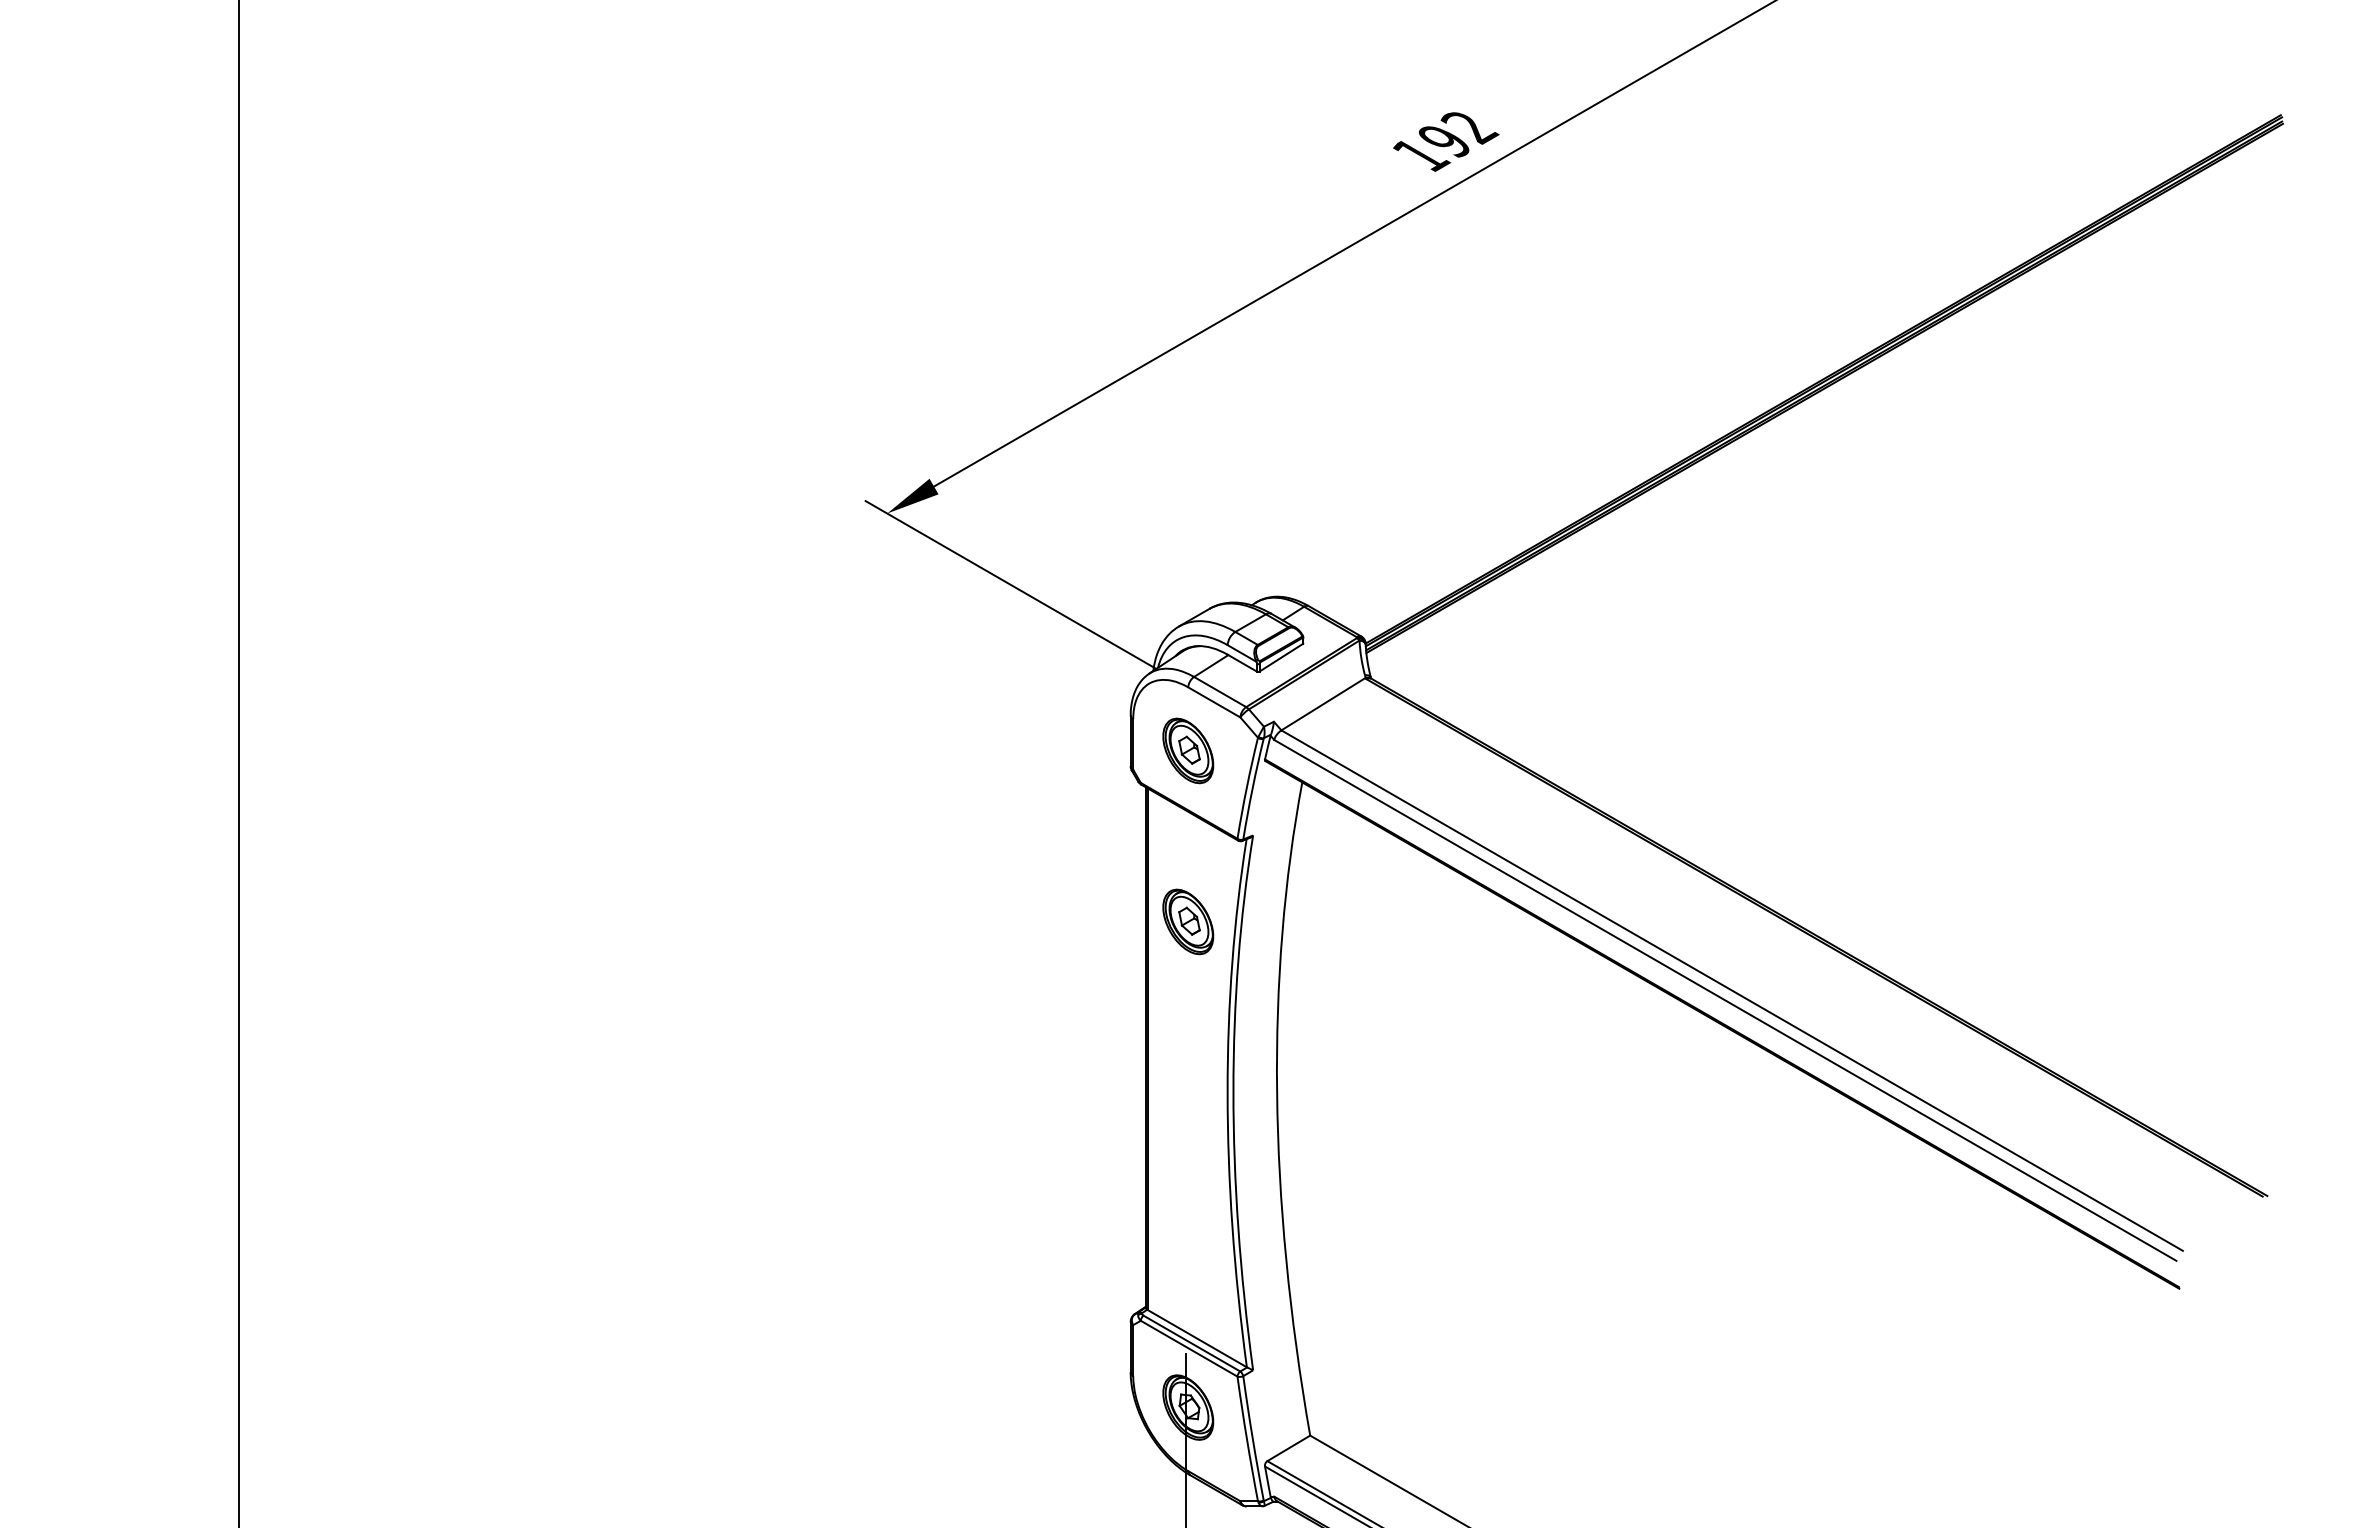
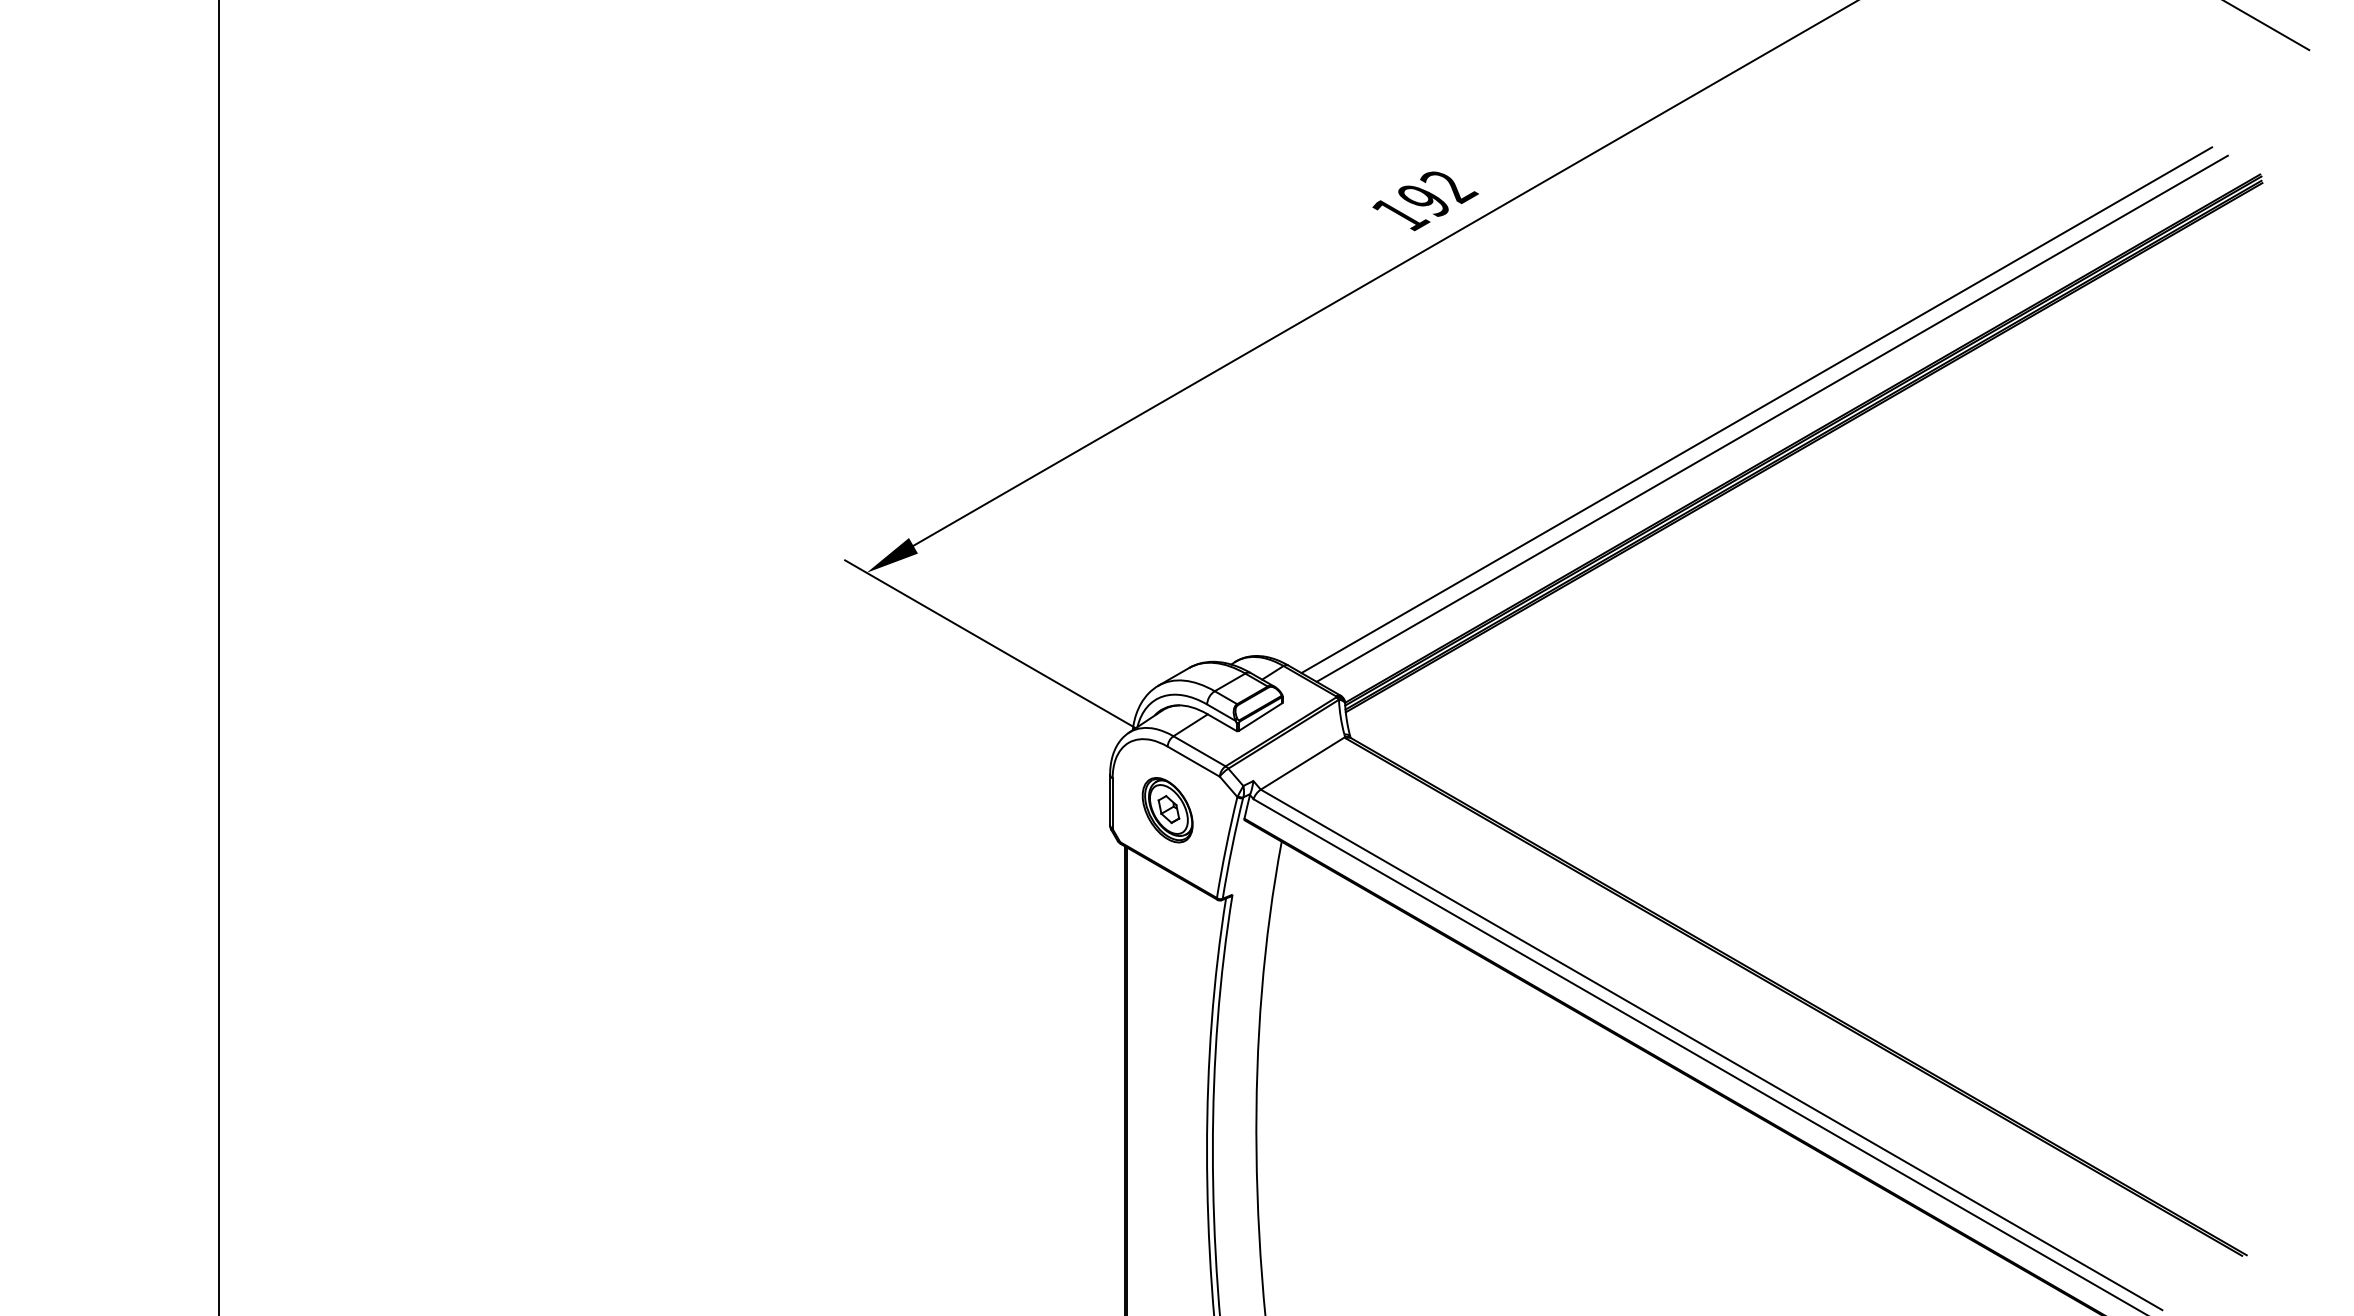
line: (1777, 350) -> (1756, 409), added
line: (1792, 359) -> (1771, 418), added
part: (1188, 921) -> (1167, 980), removed

